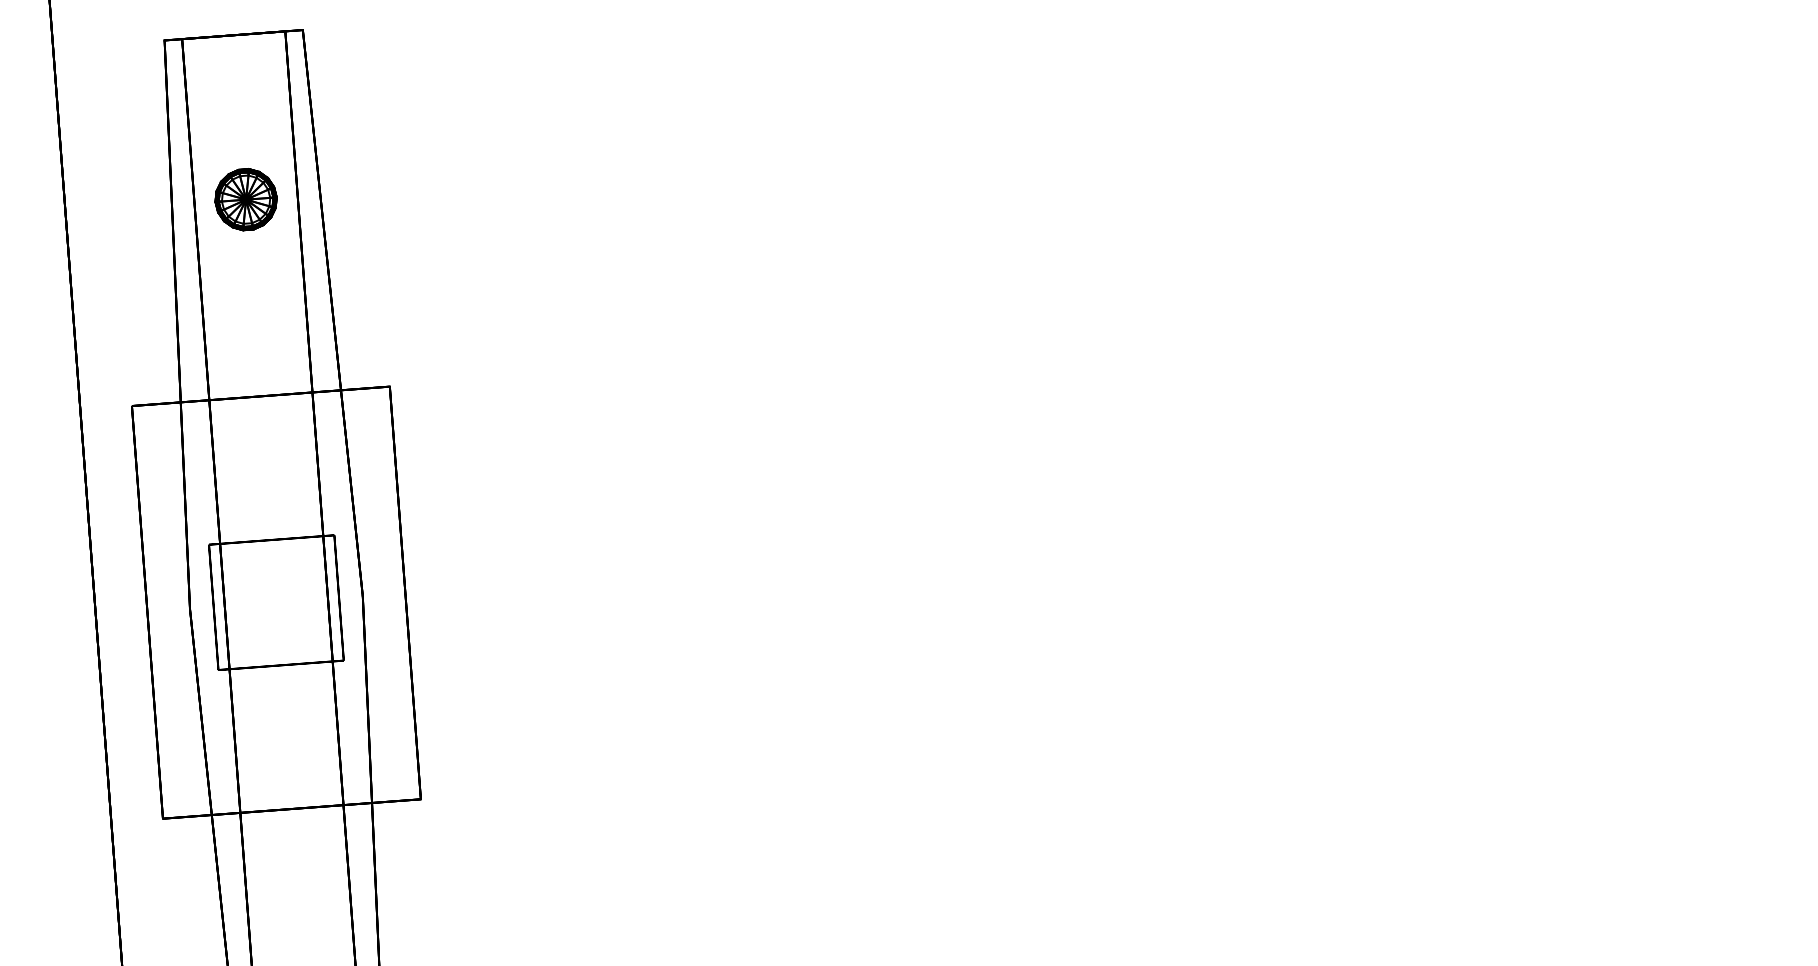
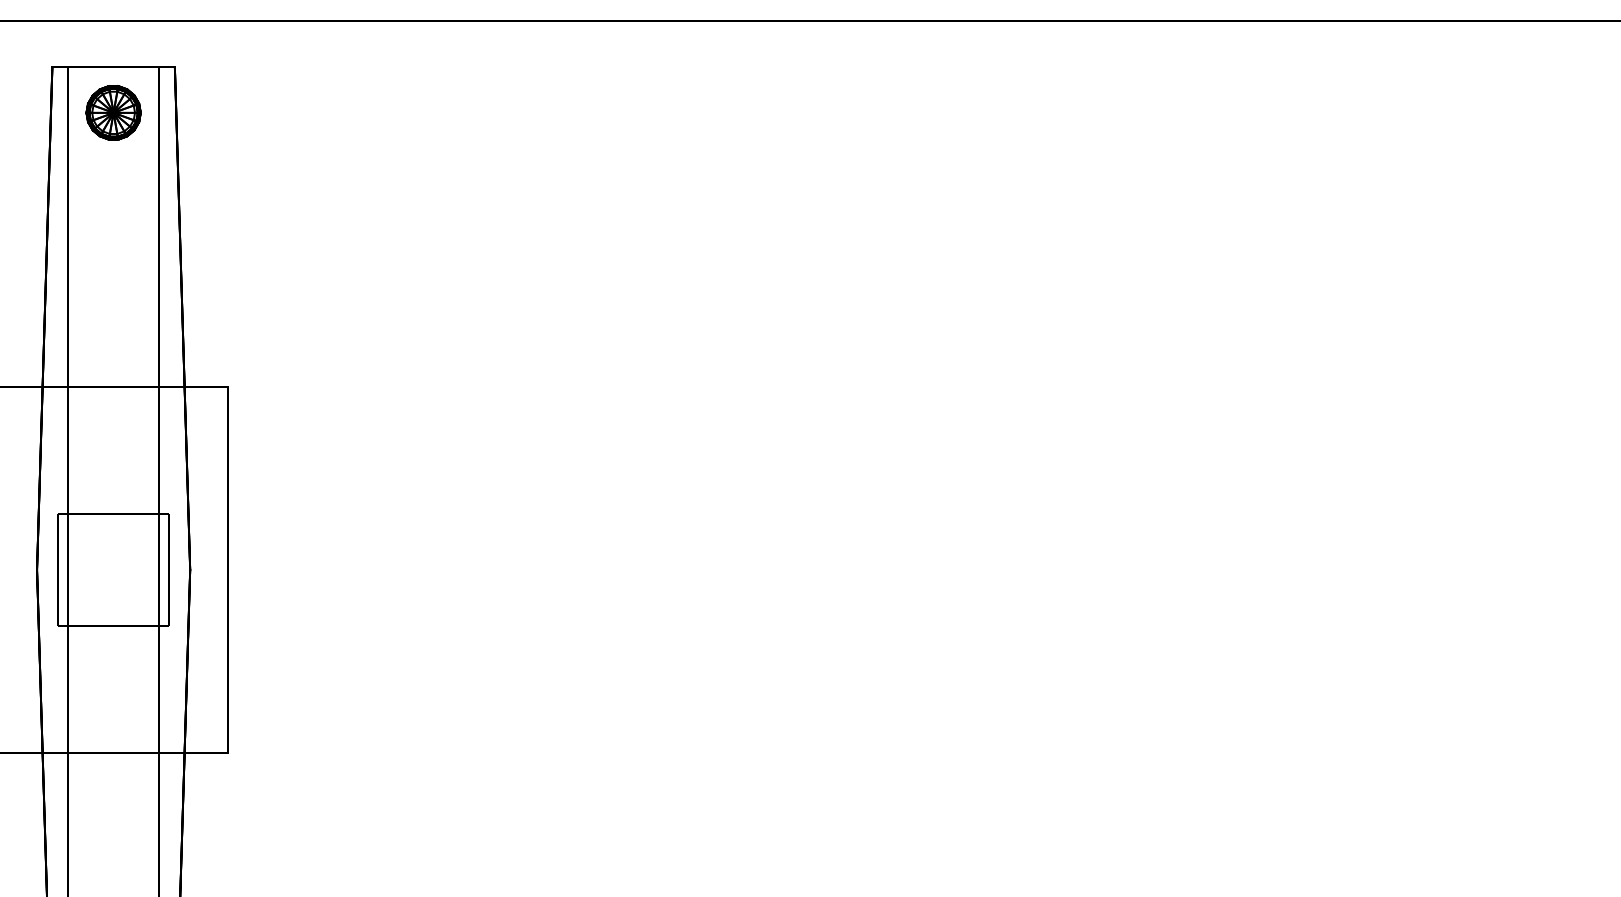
part: (245, 199) -> (113, 112), moved

